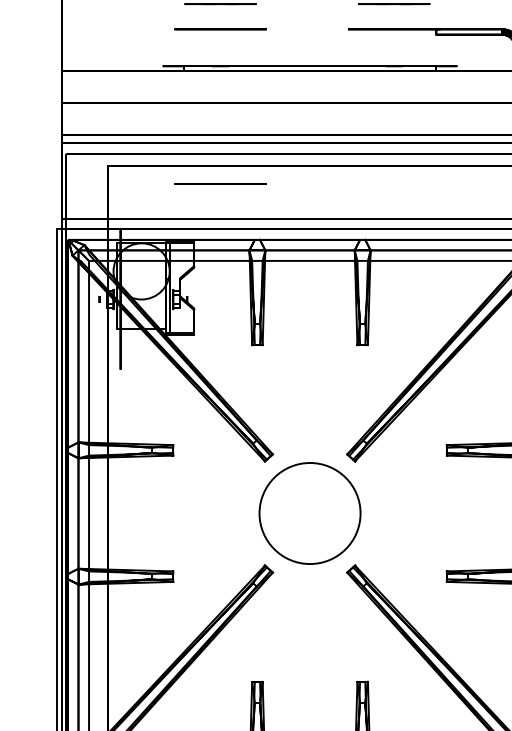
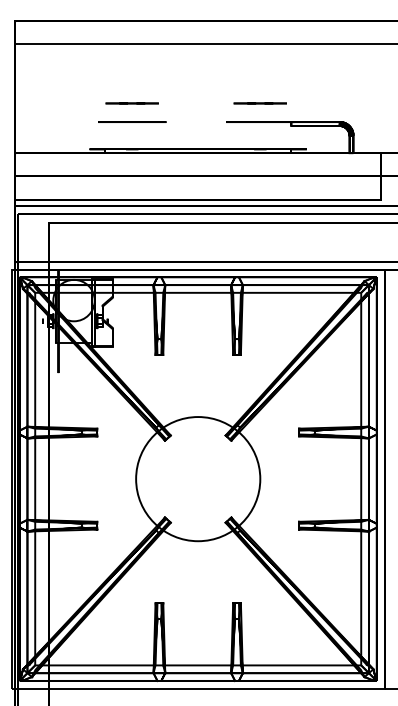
circle: (220, 183) -> (132, 235), removed
circle: (310, 514) -> (198, 479), size x1.67

